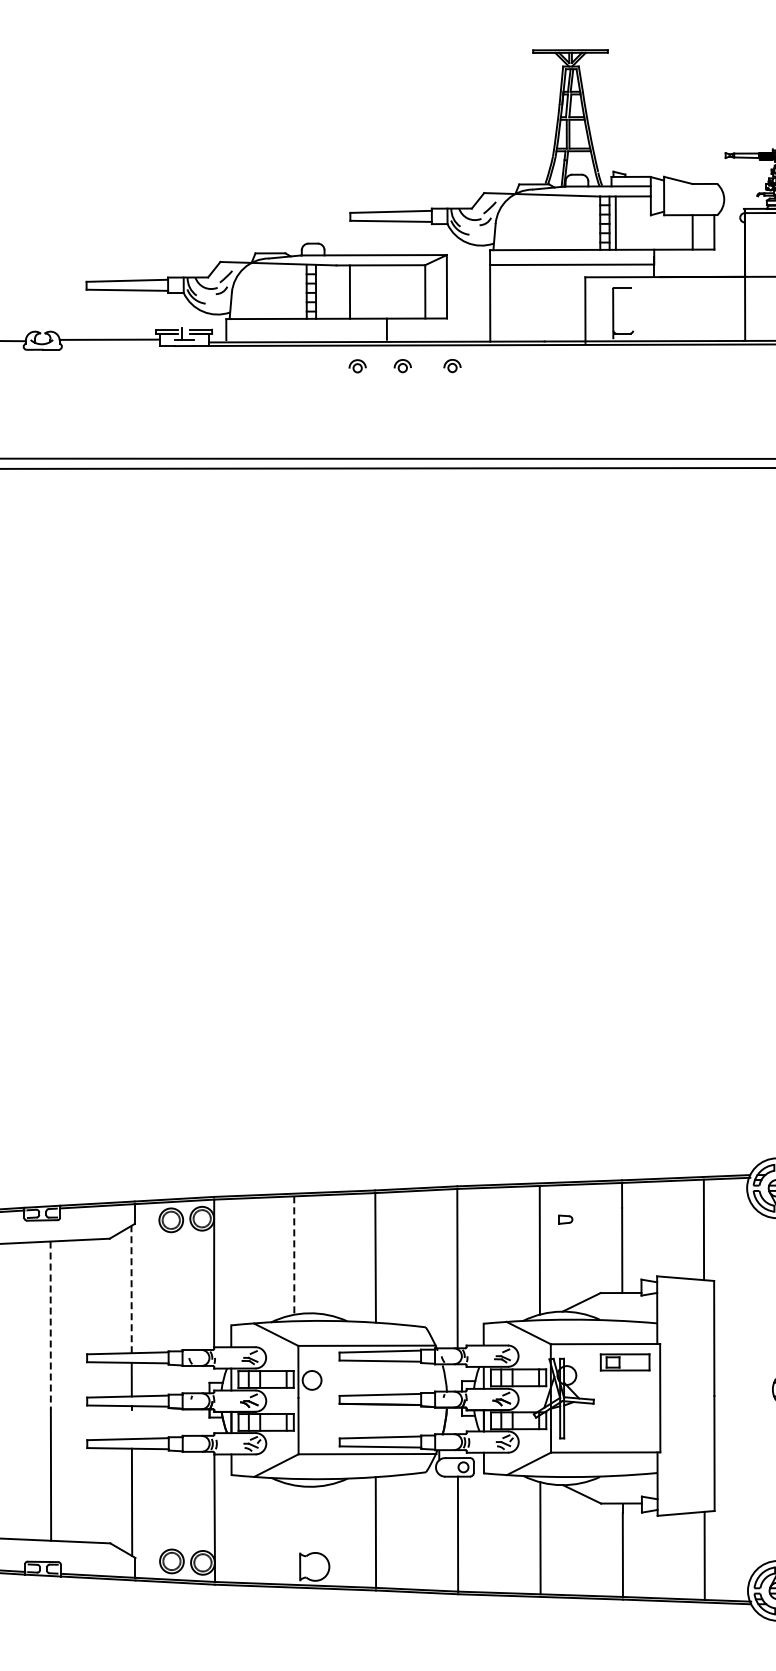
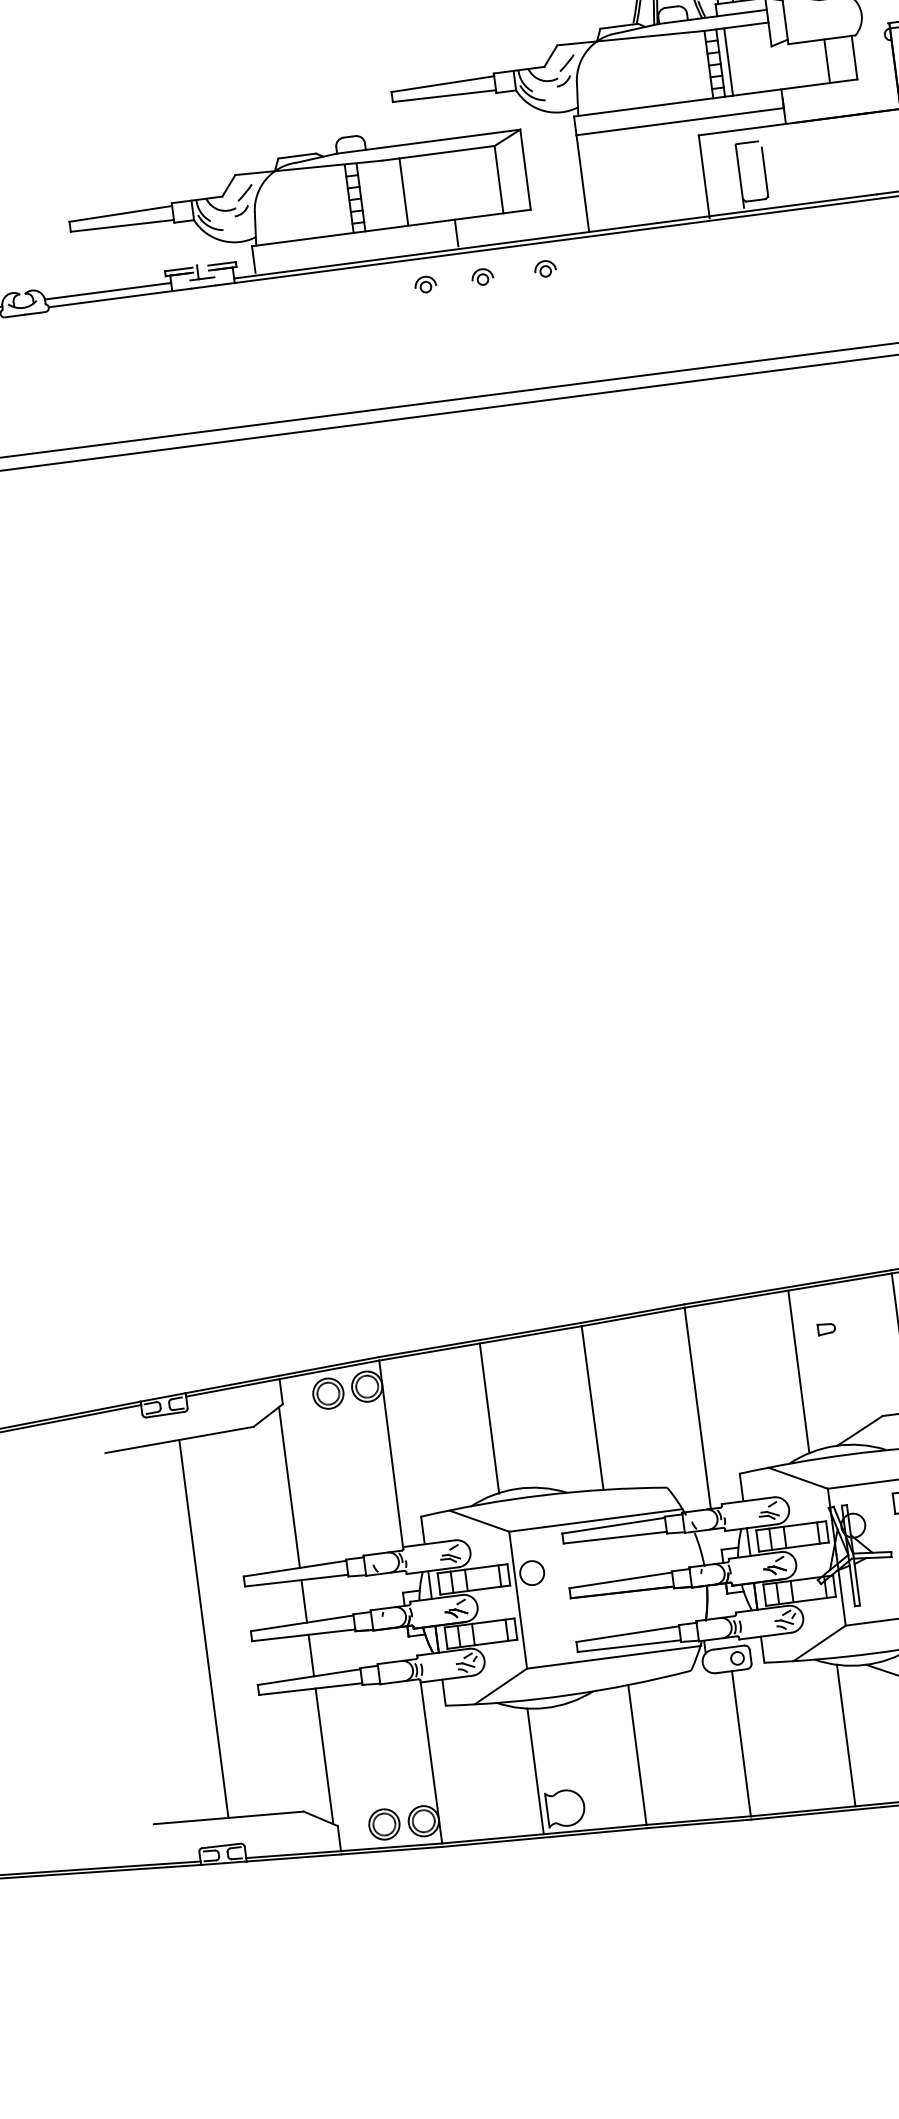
line: (633, 312) -> (765, 172), added
line: (109, 346) -> (108, 299), added
line: (294, 1256) -> (489, 1419), dashed -> solid
line: (131, 1289) -> (289, 1487), dashed -> solid
line: (50, 1326) -> (192, 1547), dashed -> solid
line: (131, 1424) -> (311, 1658), added
line: (294, 1534) -> (534, 1770), added

